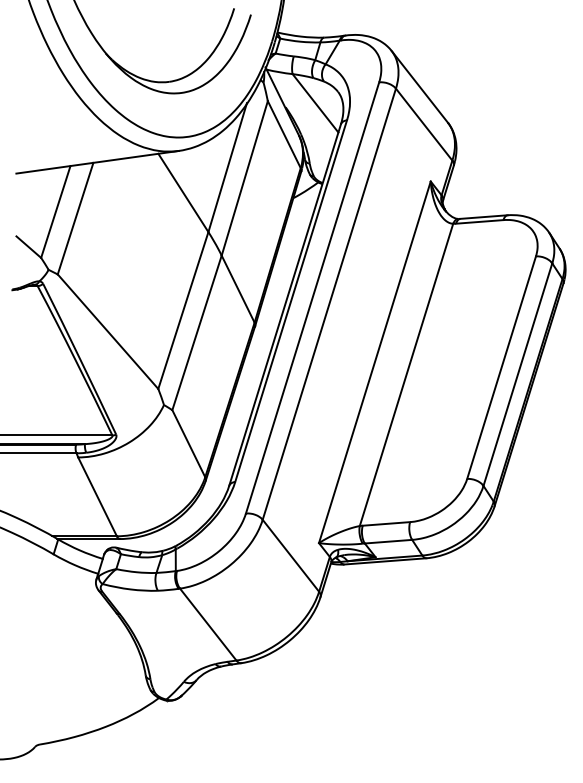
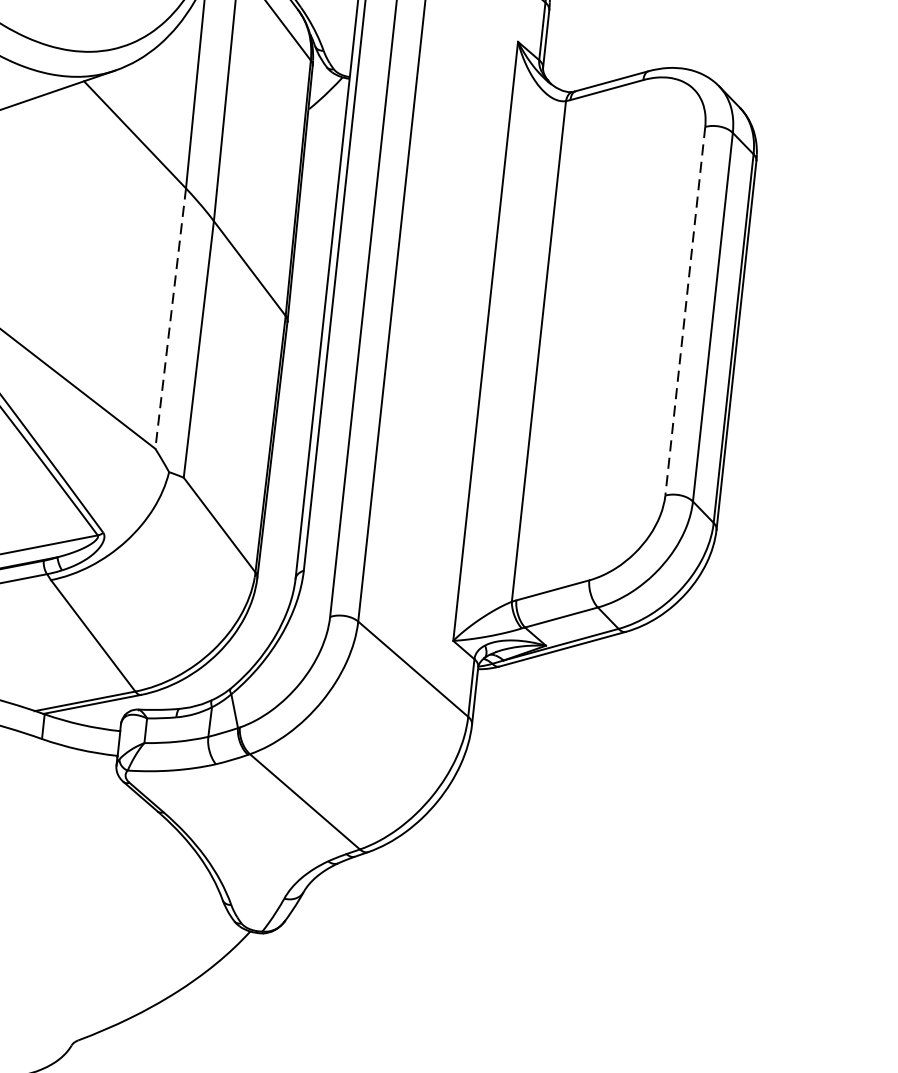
line: (183, 311) -> (171, 320), solid -> dashed
line: (501, 368) -> (685, 312), solid -> dashed

